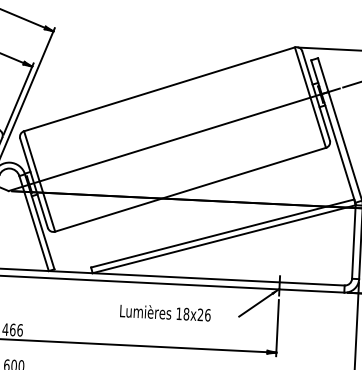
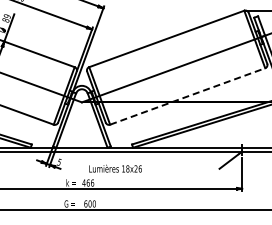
line: (190, 189) -> (187, 96), solid -> dashed
text: (165, 312) -> (115, 168), moved

